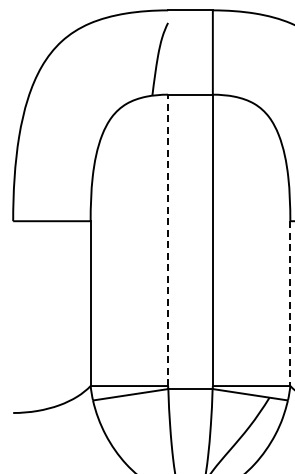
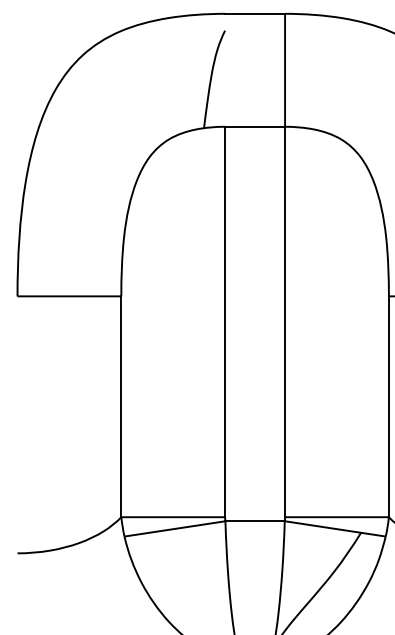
line: (168, 240) -> (225, 322), dashed -> solid
line: (290, 304) -> (389, 407), dashed -> solid

